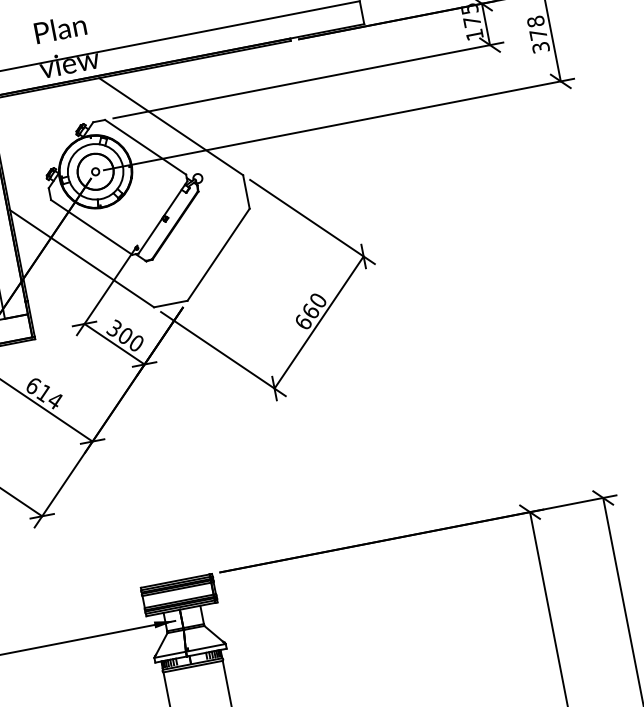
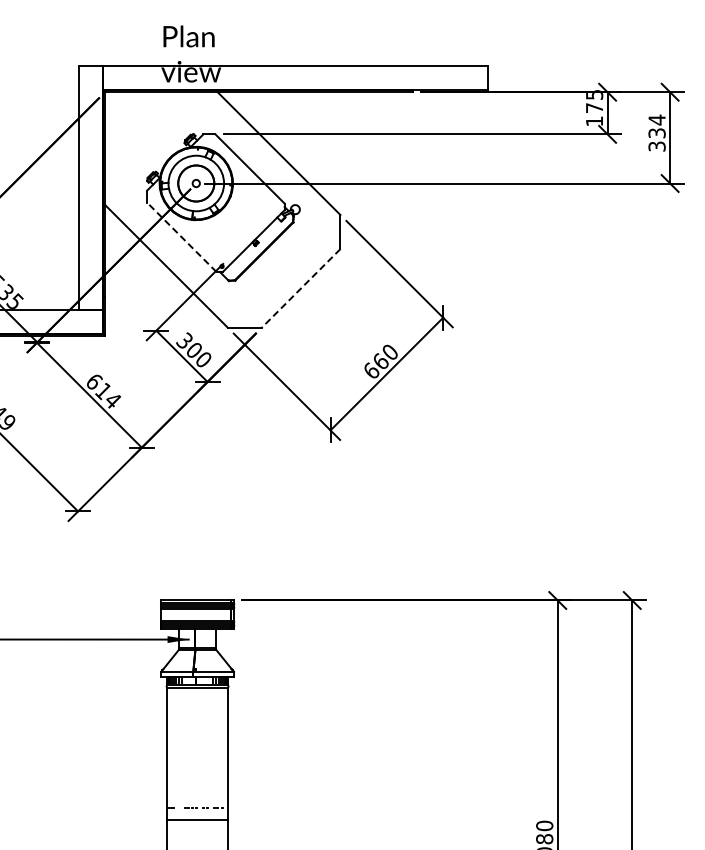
text: (536, 28) -> (656, 126), 378 -> 334
line: (91, 226) -> (181, 236), solid -> dashed
line: (218, 254) -> (301, 288), solid -> dashed

